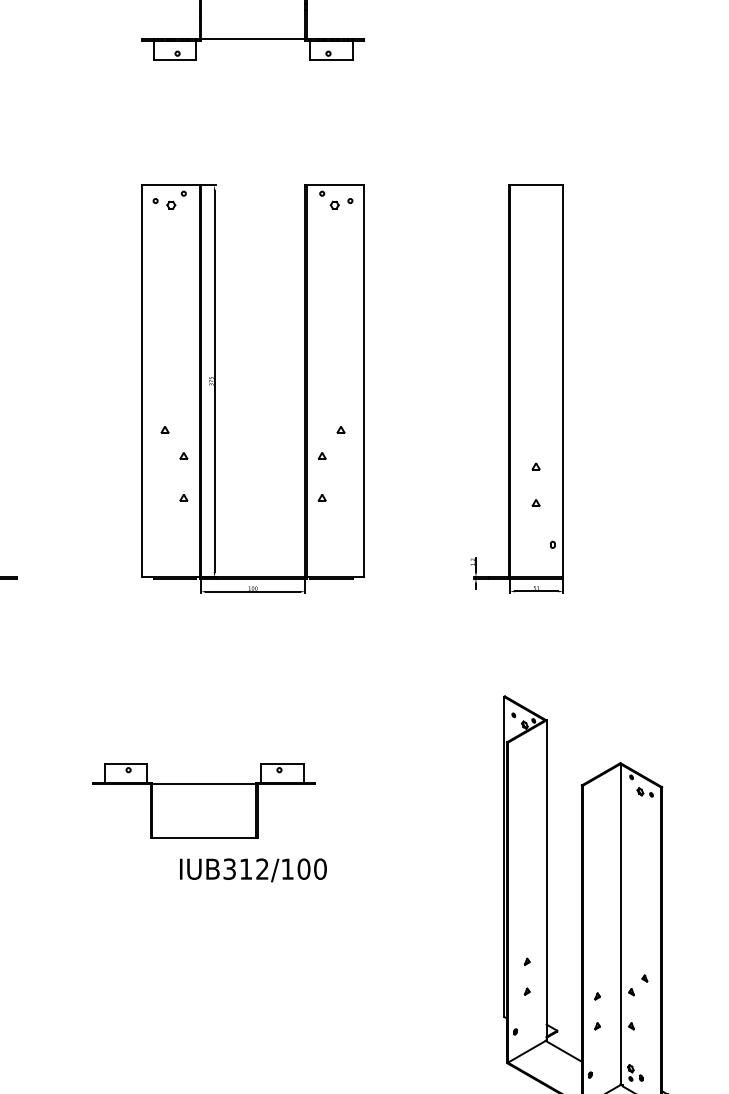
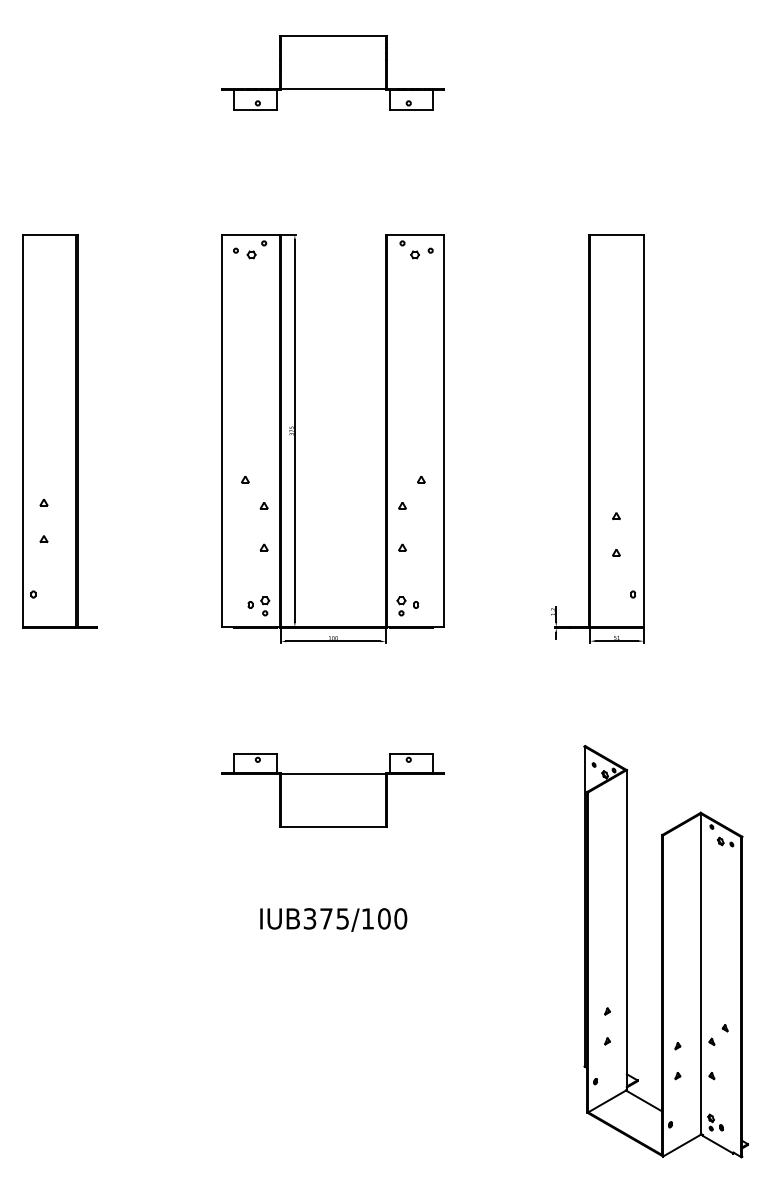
part: (178, 556) -> (258, 606), added
part: (327, 556) -> (407, 606), added
part: (203, 800) -> (332, 790), moved
text: (254, 868) -> (334, 918), IUB312/100 -> IUB375/100

